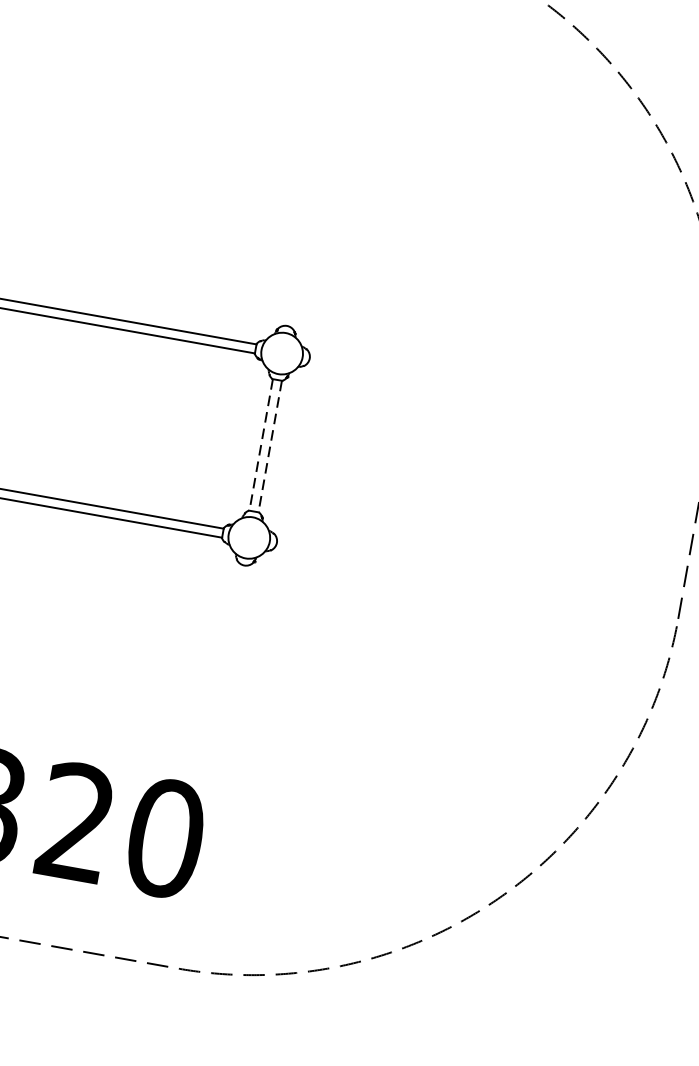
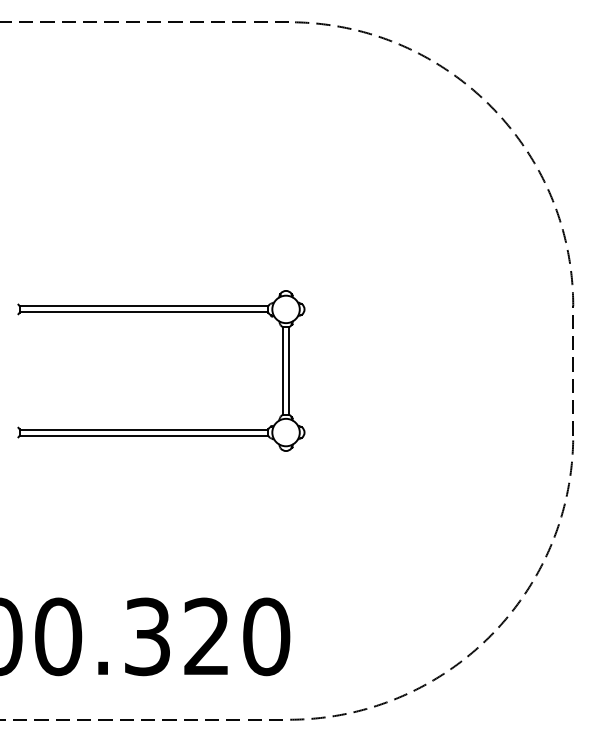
line: (261, 445) -> (283, 371), dashed -> solid
line: (270, 447) -> (289, 371), dashed -> solid

